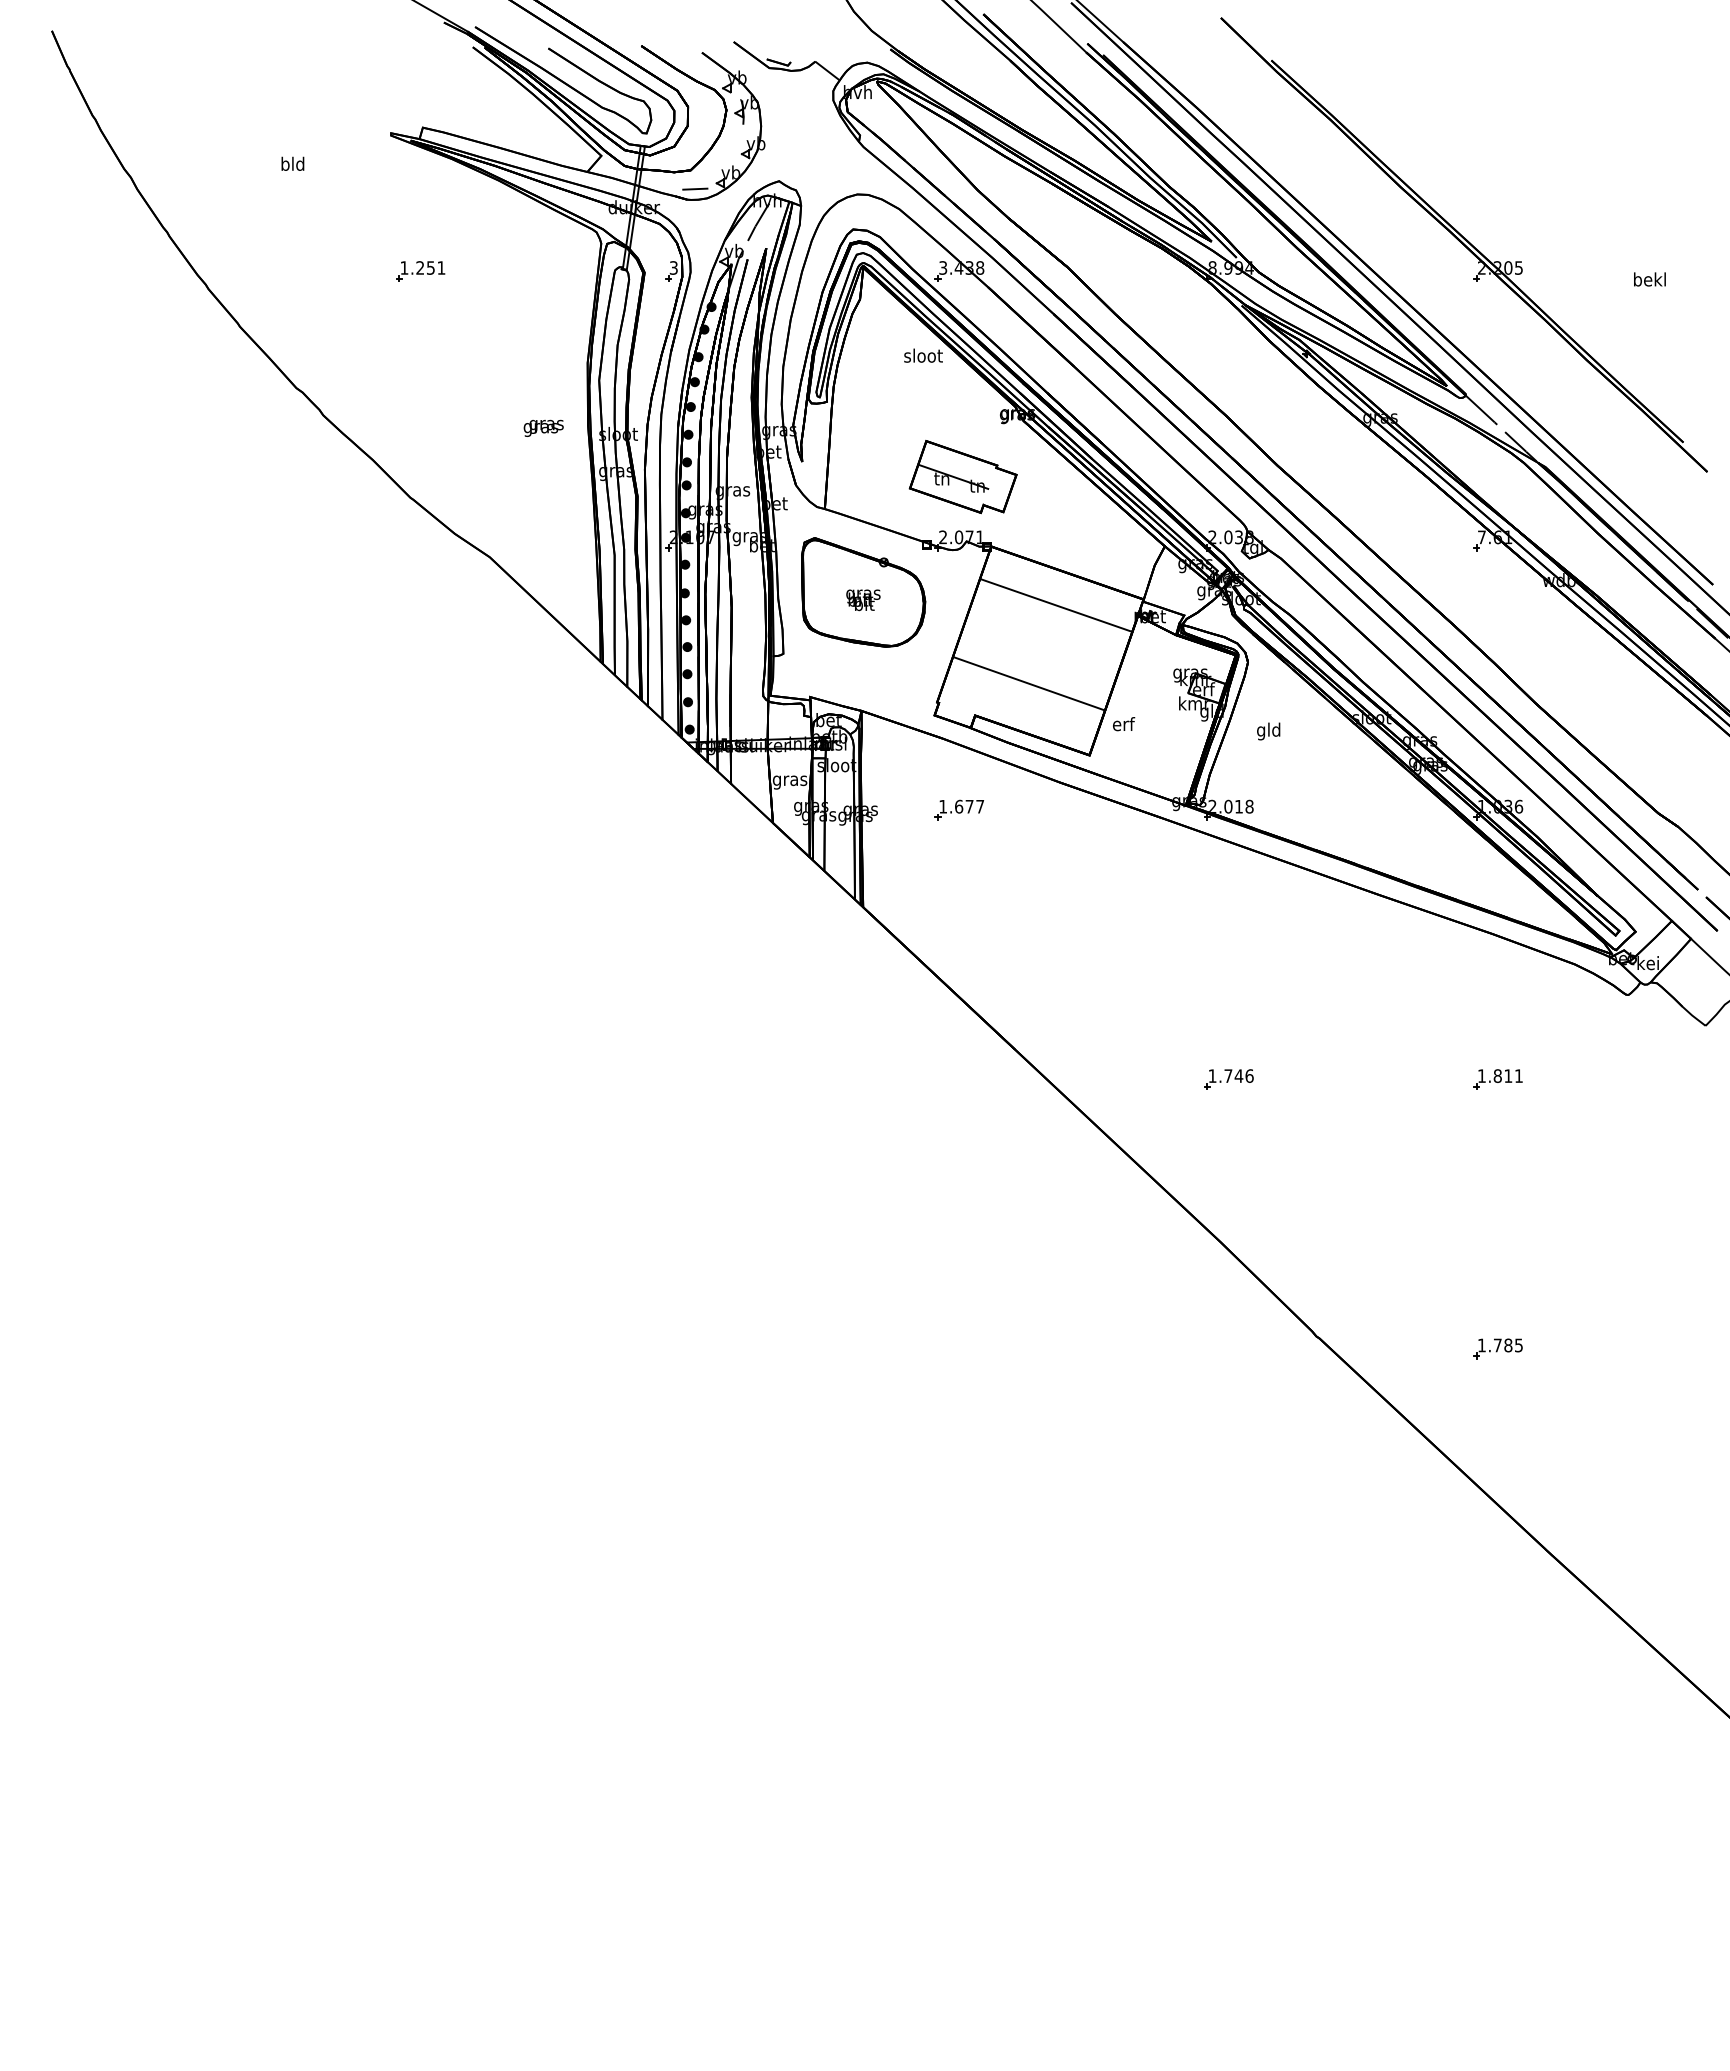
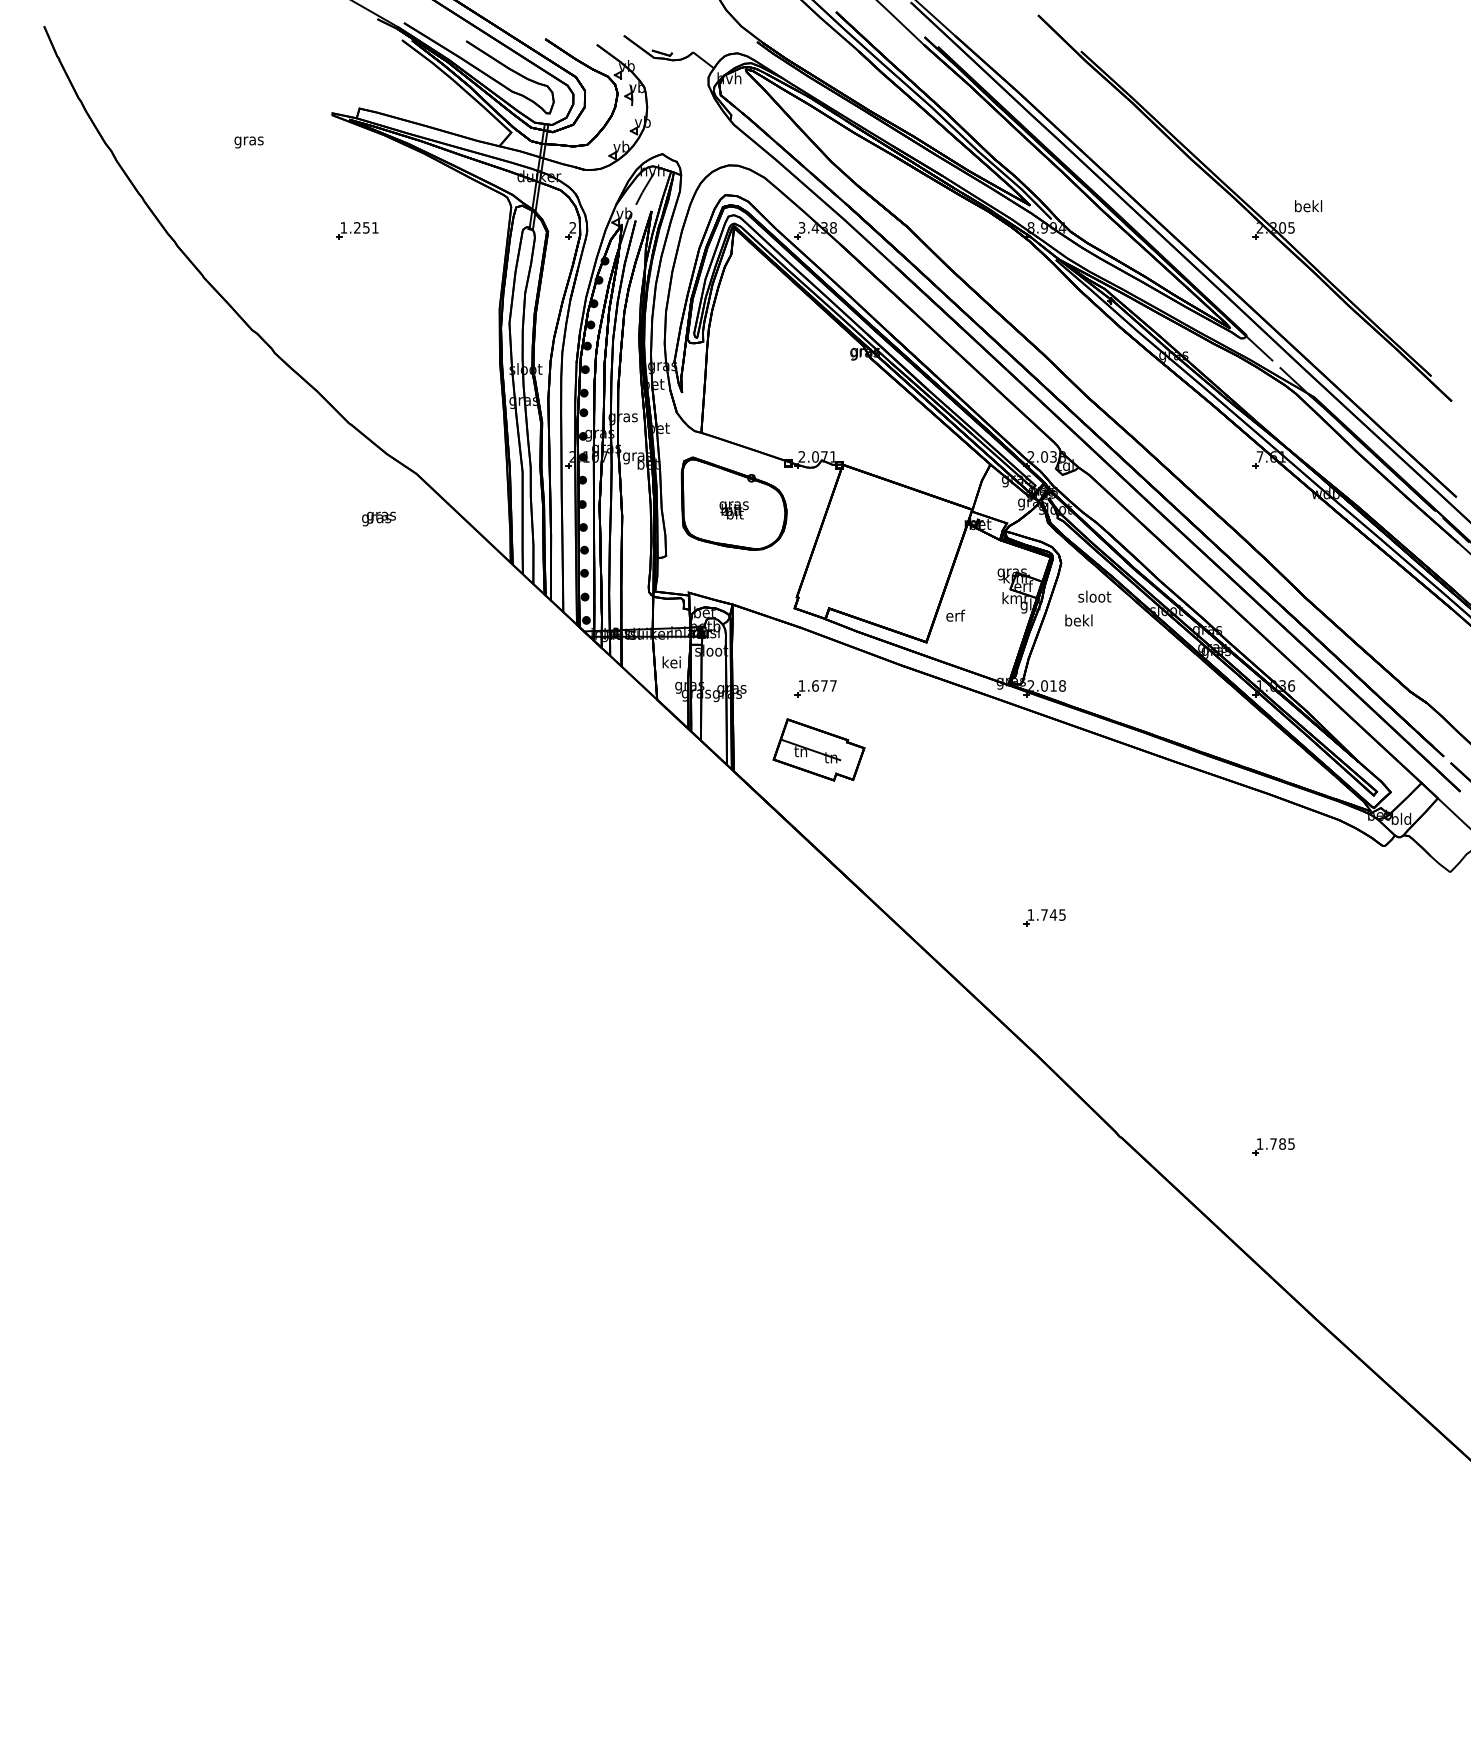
text: (292, 165) -> (248, 140), bld -> gras
line: (695, 188) -> (591, 160), removed
text: (673, 267) -> (572, 227), 3 -> 2
text: (1649, 279) -> (1308, 206), moved
text: (923, 355) -> (1094, 596), moved
text: (543, 427) -> (378, 518), moved
part: (962, 477) -> (818, 750), moved
line: (1056, 605) -> (898, 514), removed
line: (1029, 683) -> (875, 581), removed
text: (1268, 731) -> (1078, 622), gld -> bekl
text: (789, 780) -> (671, 663), gras -> kei
text: (1647, 963) -> (1400, 819), kei -> bld
text: (1249, 1076) -> (1062, 915), 1.746 -> 1.745
part: (1497, 1079) -> (1273, 917), removed

